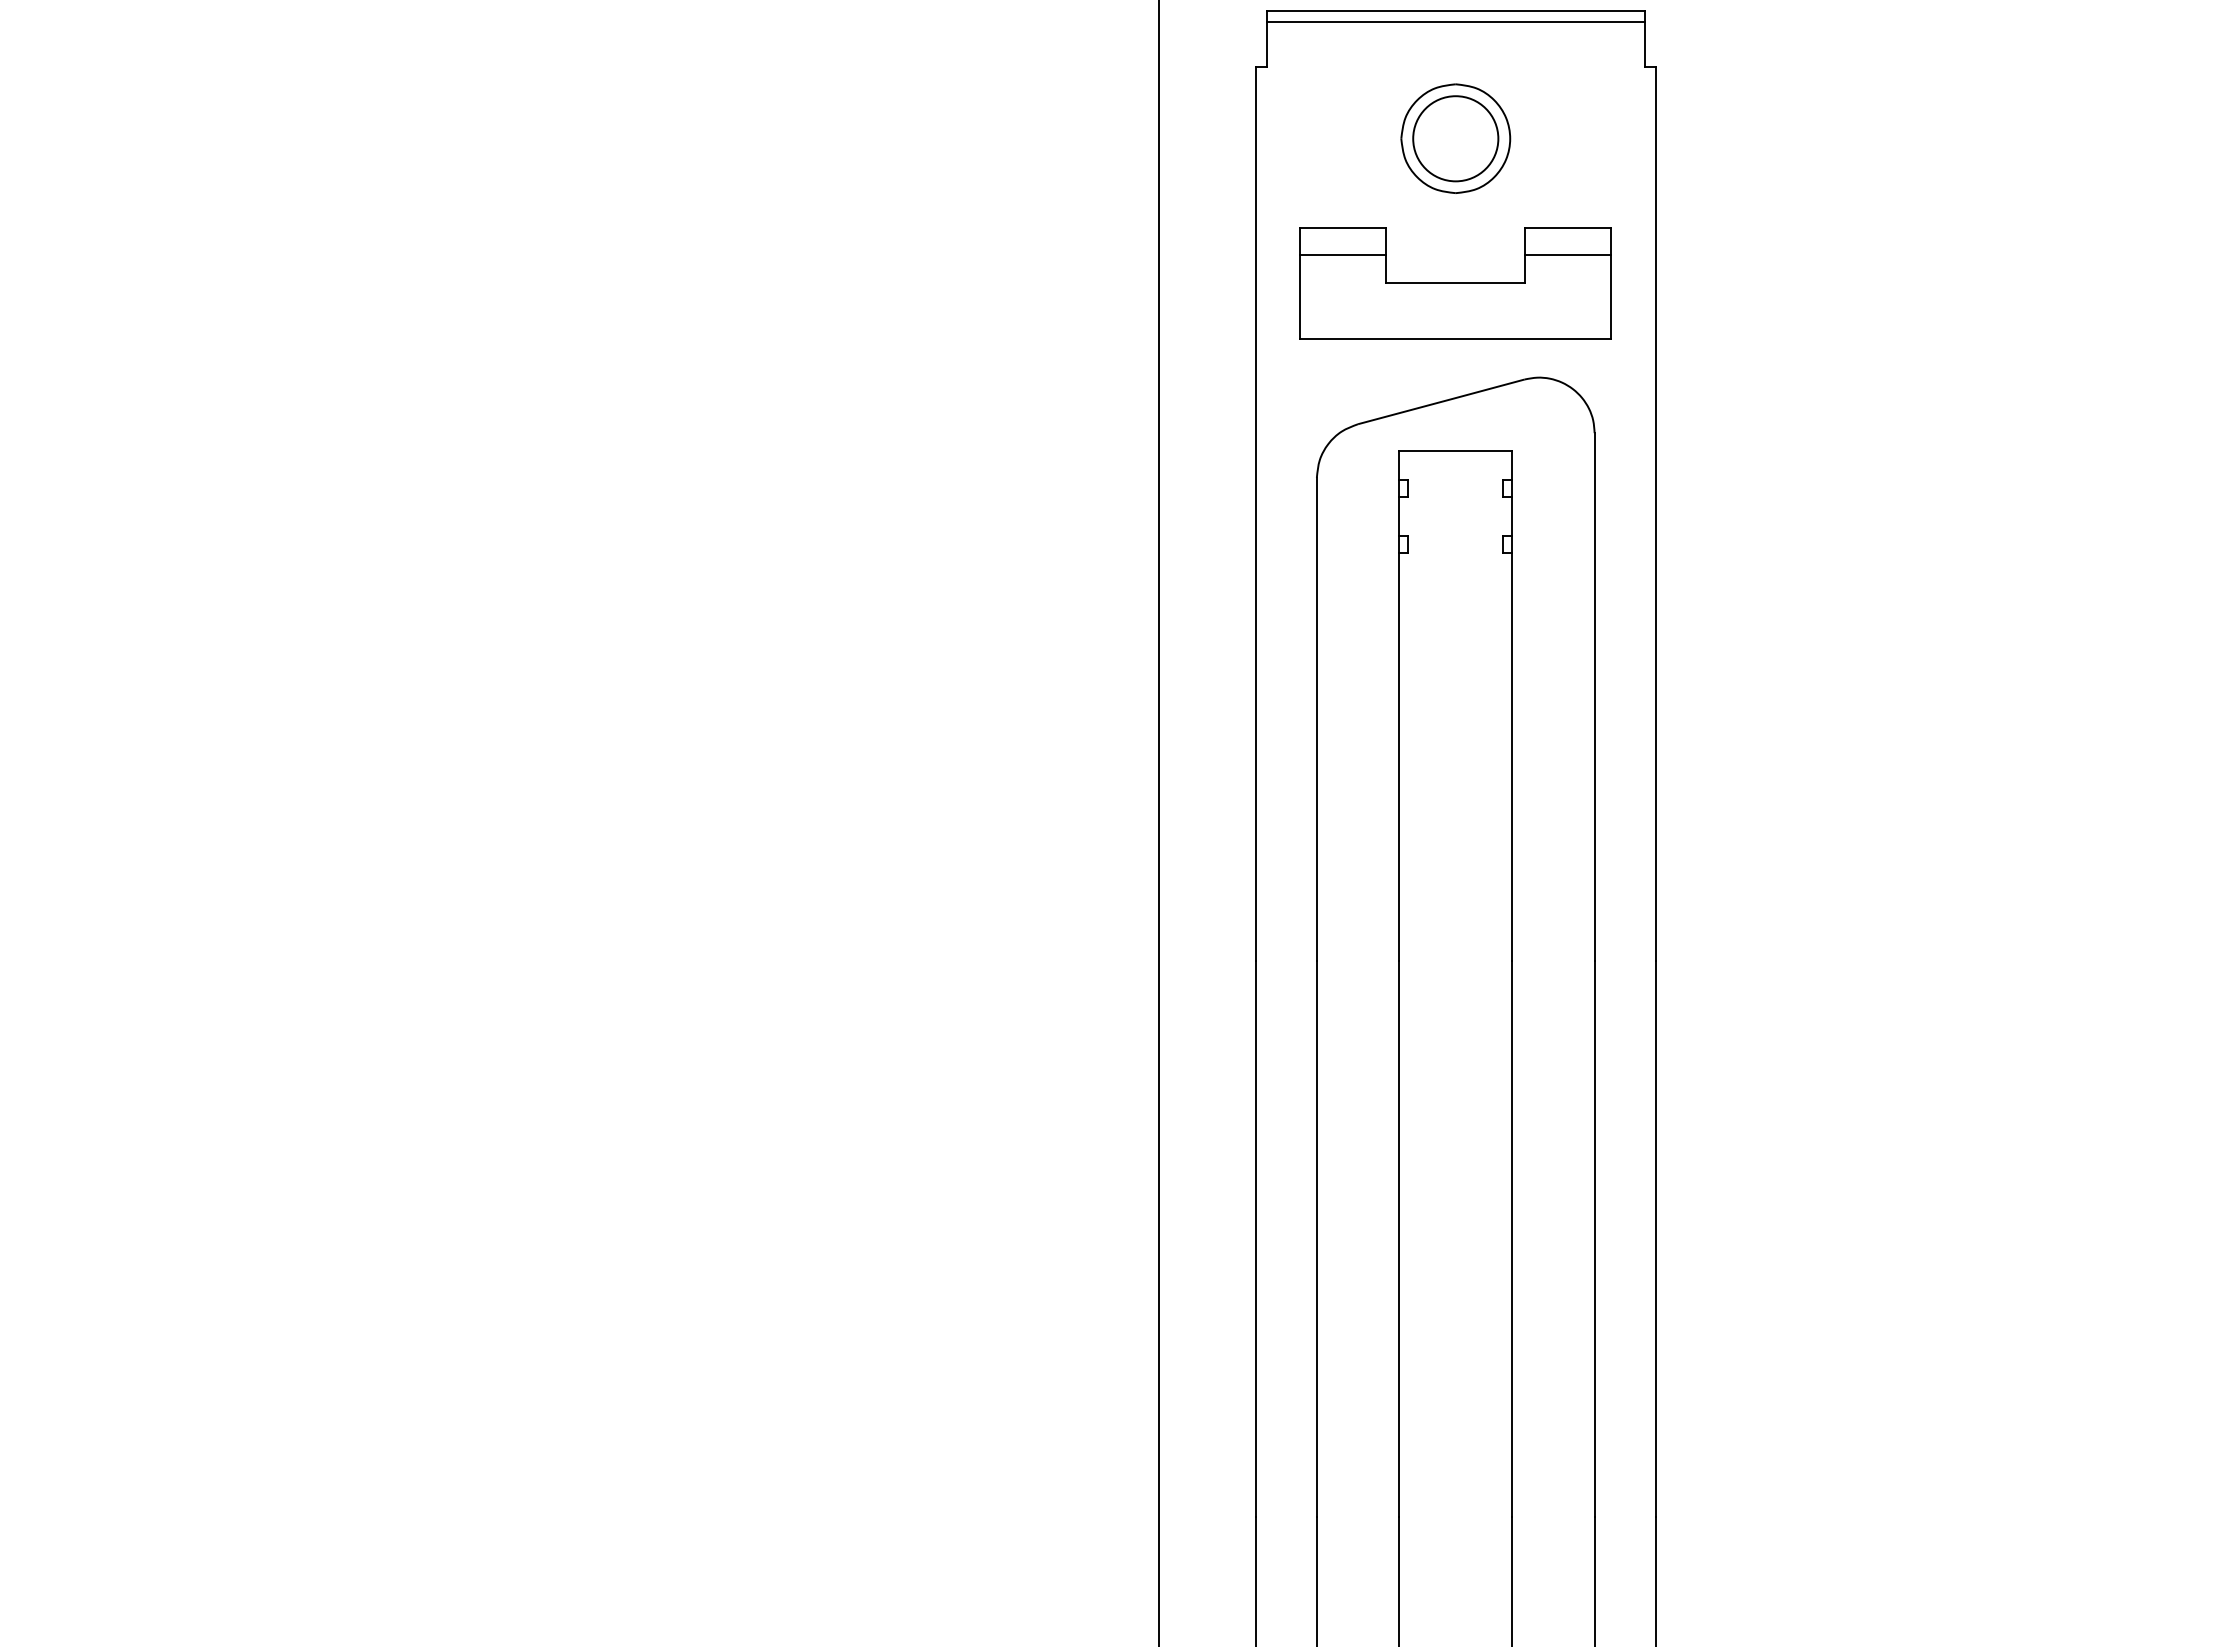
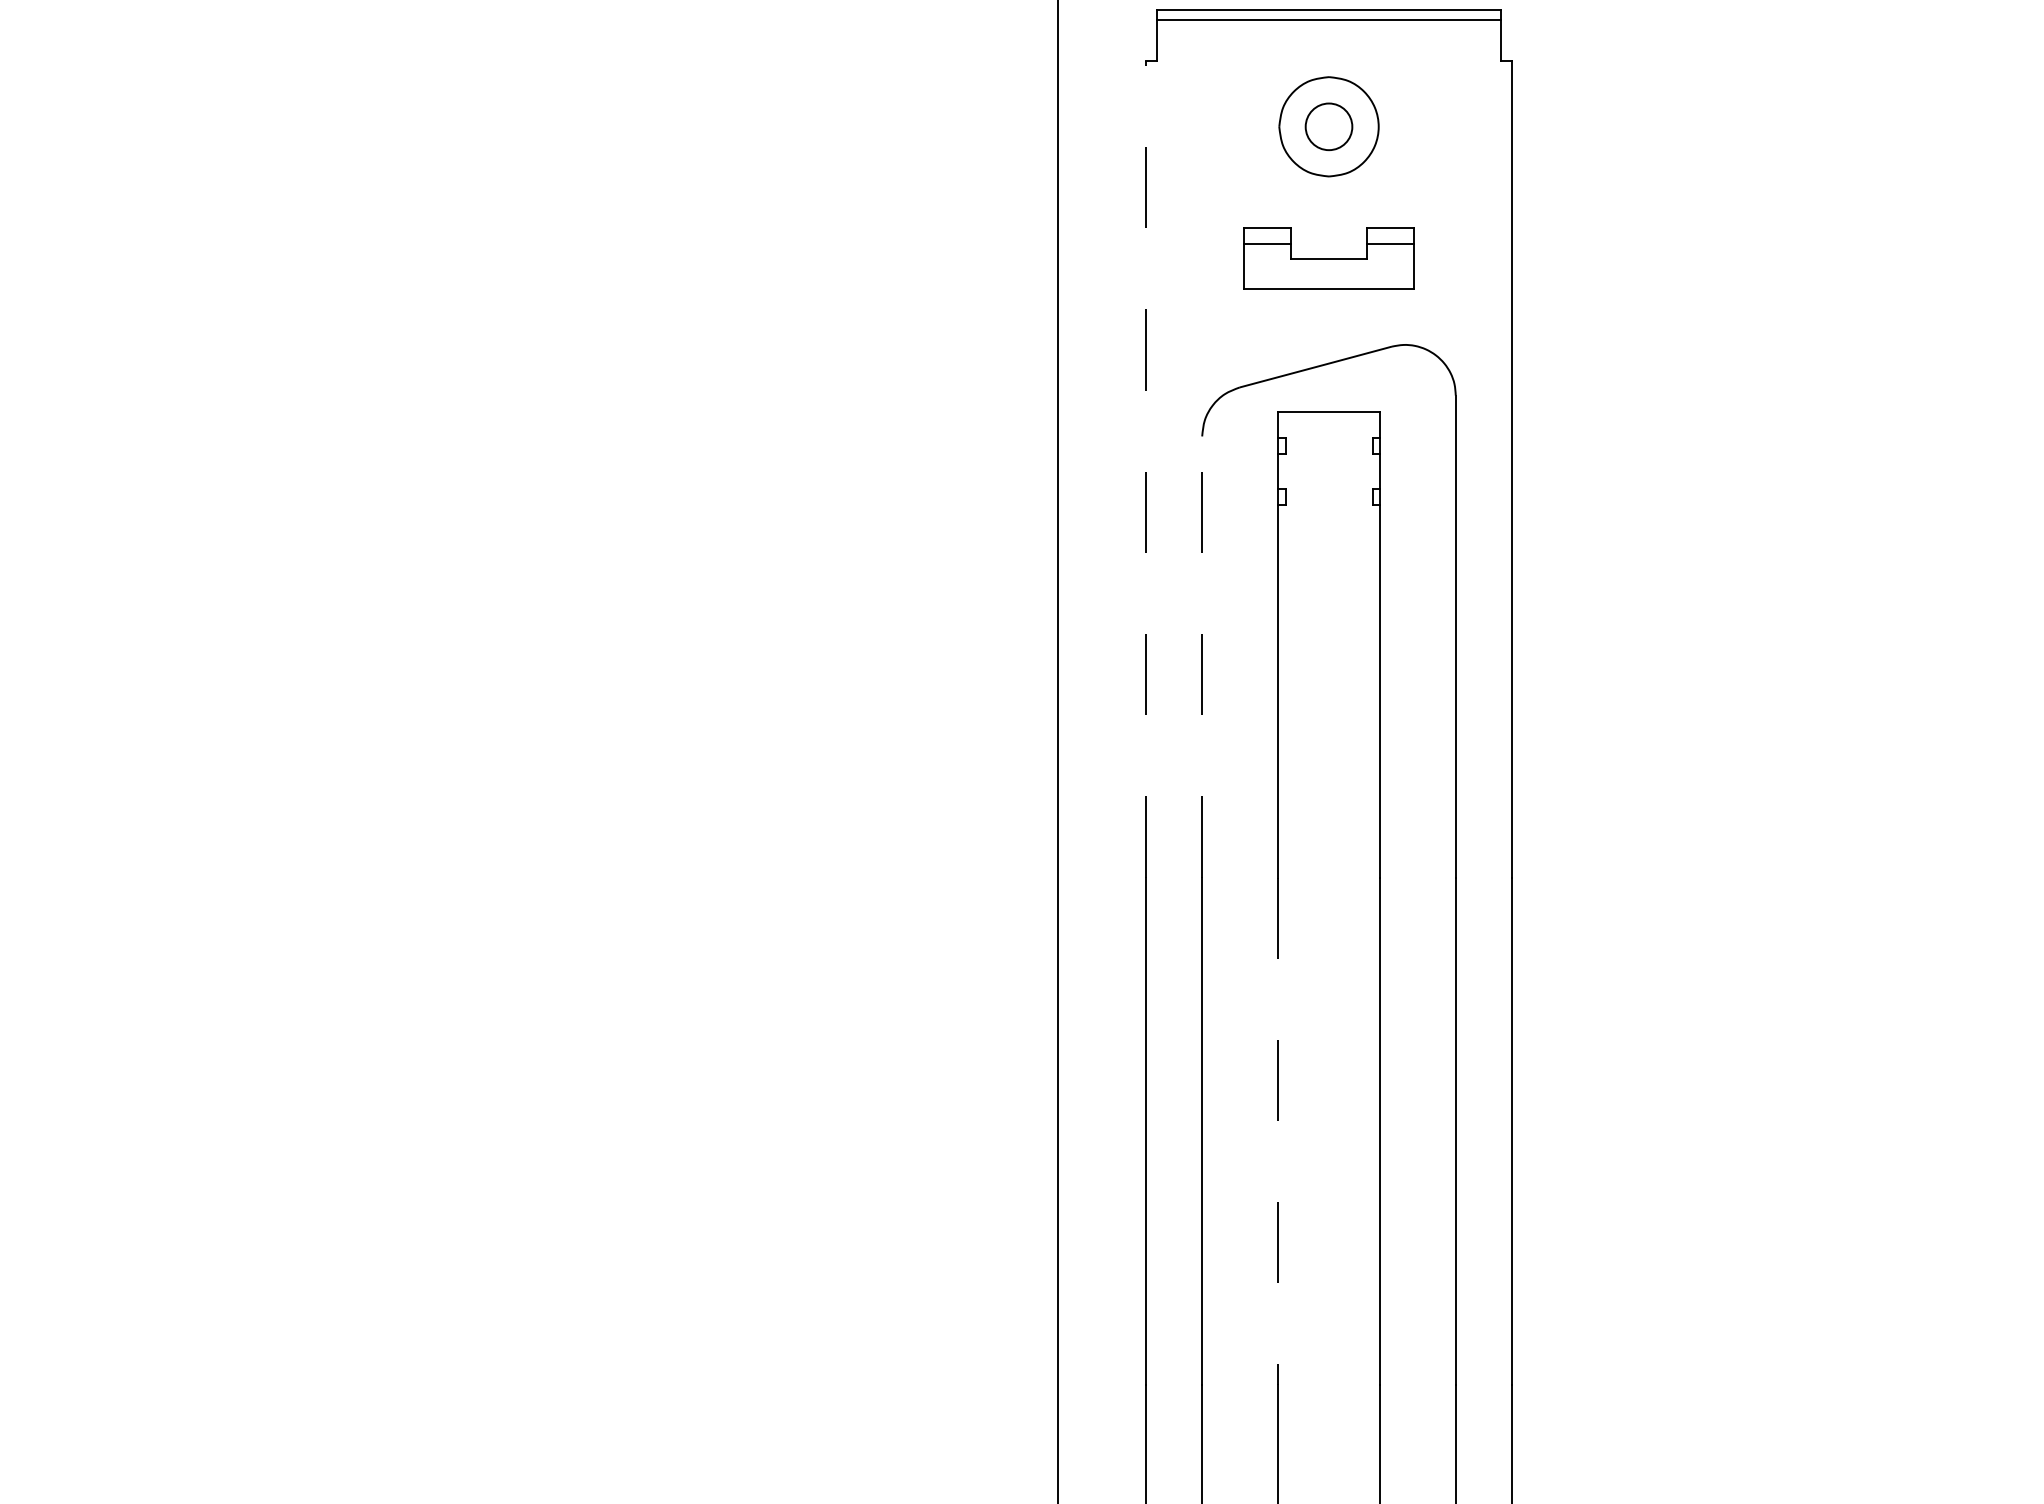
circle: (1455, 138) -> (1328, 126), size x0.6
part: (1455, 283) -> (1328, 258), size x0.6
line: (1255, 513) -> (1146, 468), solid -> dashed
line: (1316, 719) -> (1201, 657), solid -> dashed
line: (1399, 1238) -> (1277, 1130), solid -> dashed

